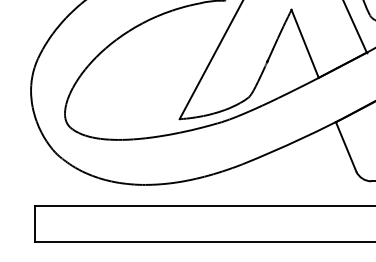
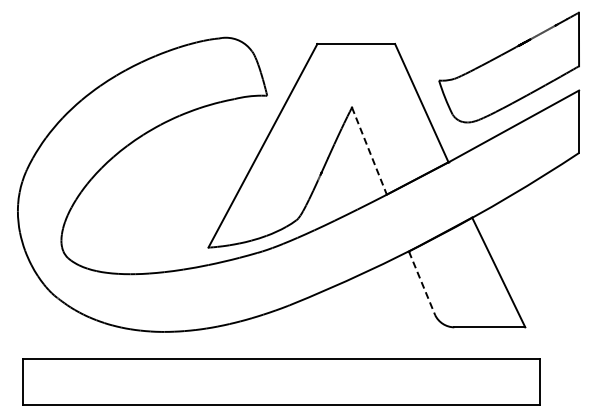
line: (305, 44) -> (369, 151), solid -> dashed
line: (346, 147) -> (422, 283), solid -> dashed

